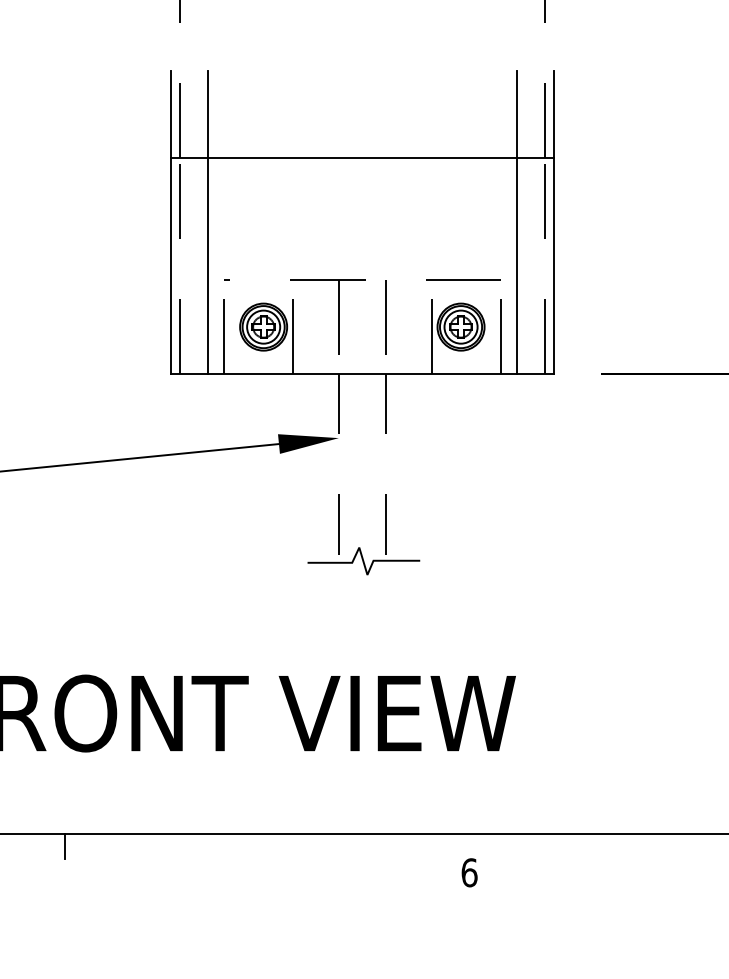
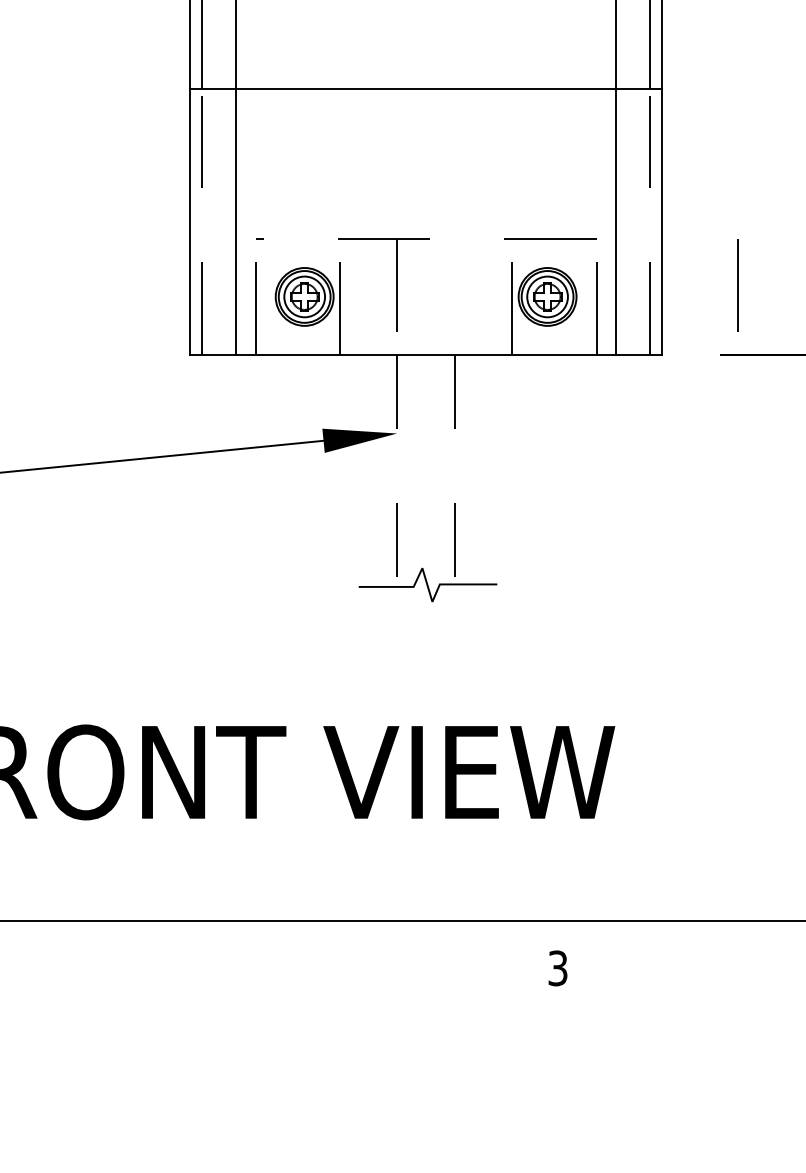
line: (385, 317) -> (737, 285), moved
line: (64, 846) -> (59, 936), removed
text: (469, 872) -> (557, 968), 6 -> 3

